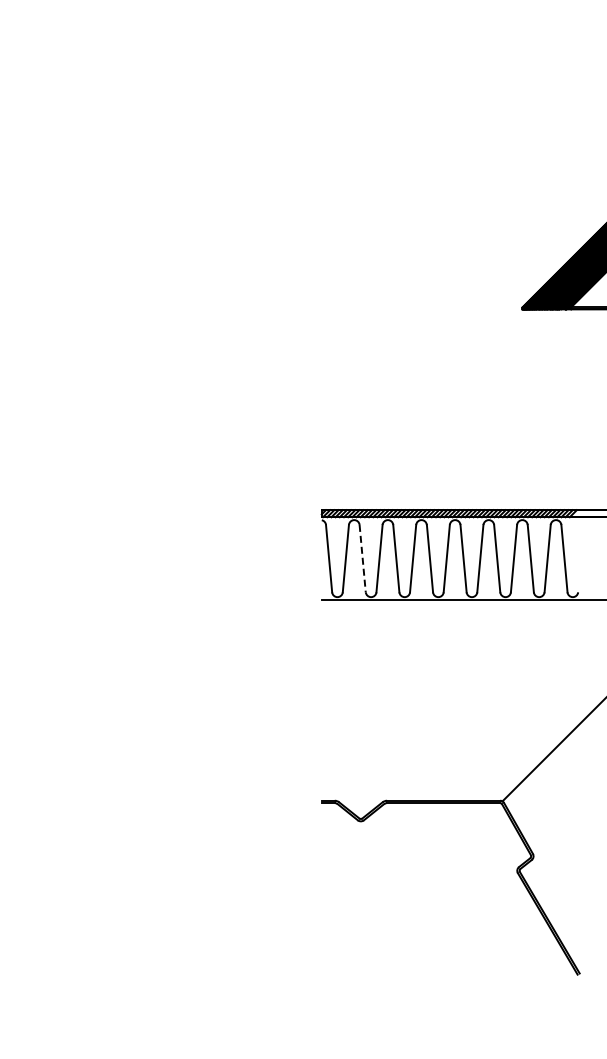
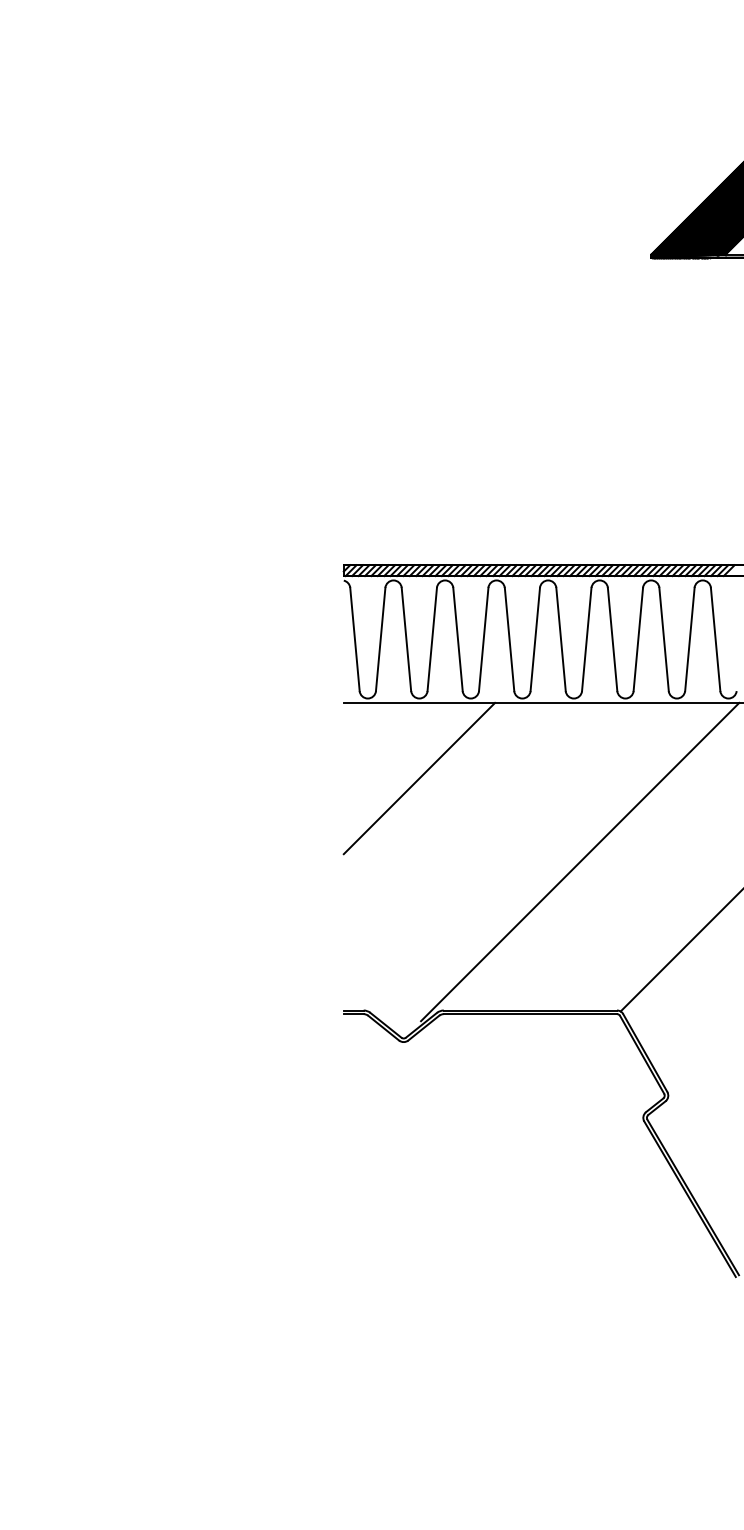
line: (362, 558) -> (406, 639), dashed -> solid
line: (370, 649) -> (418, 778), added
line: (475, 703) -> (579, 861), added

